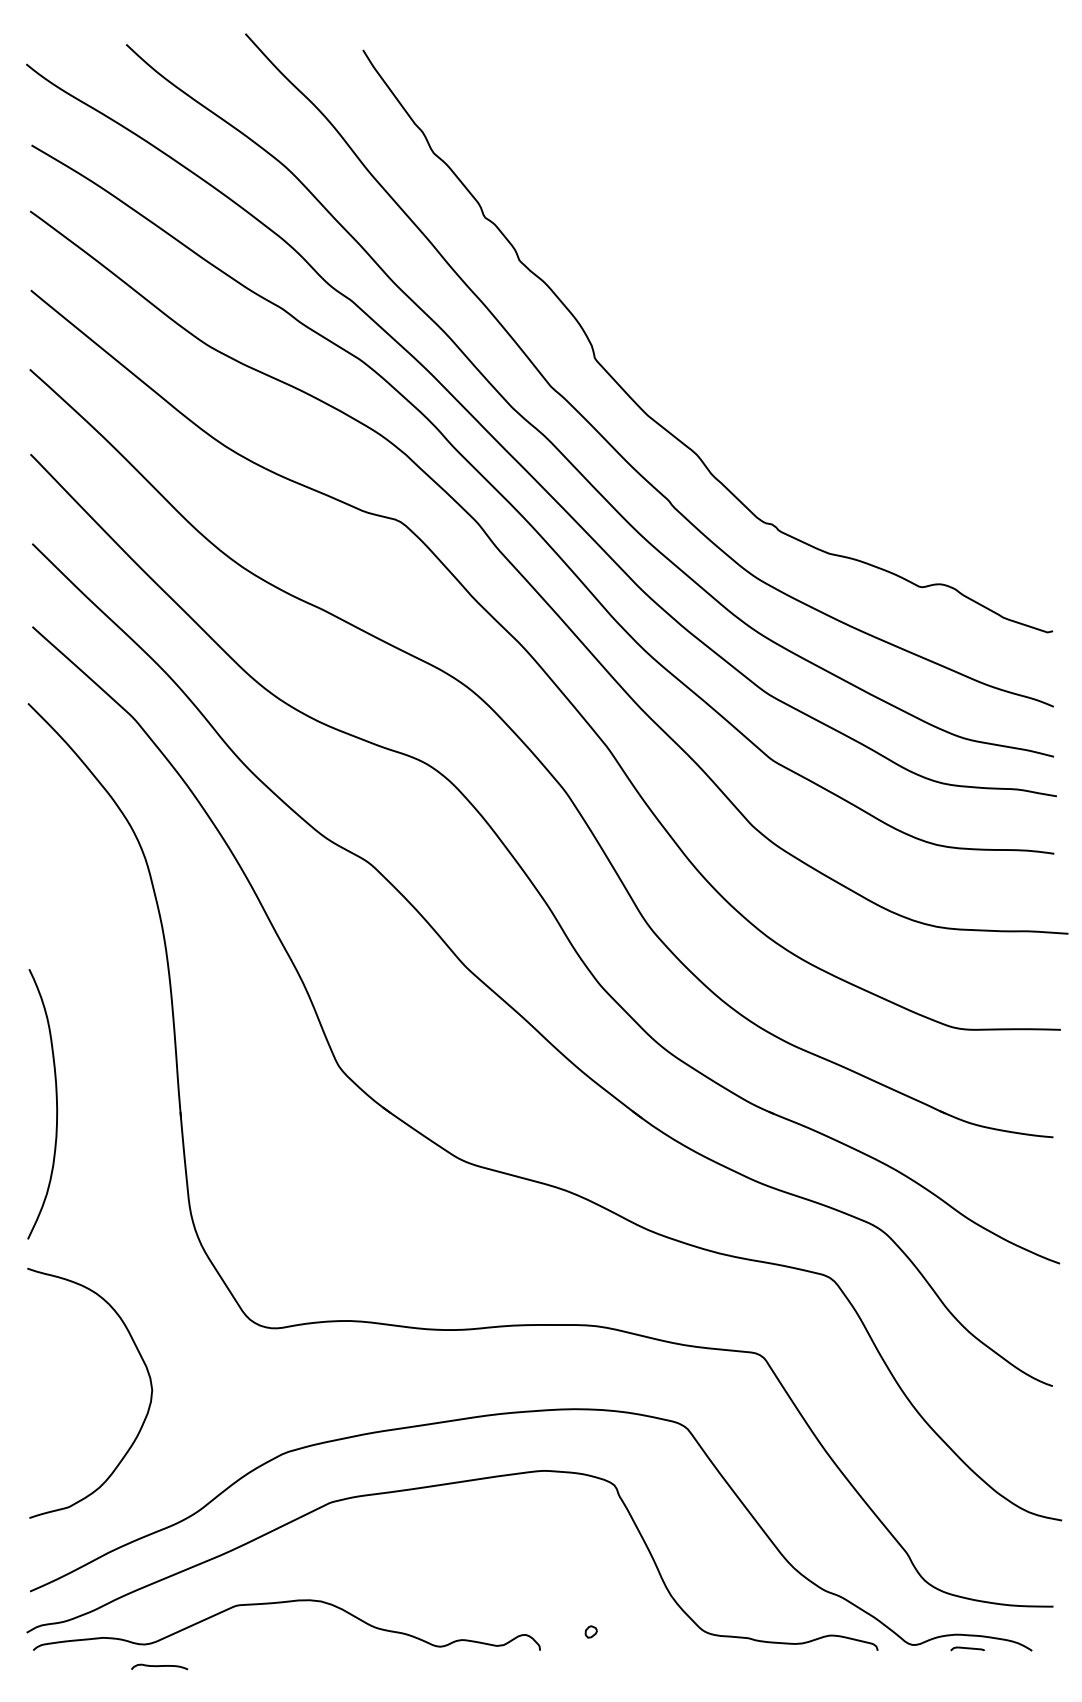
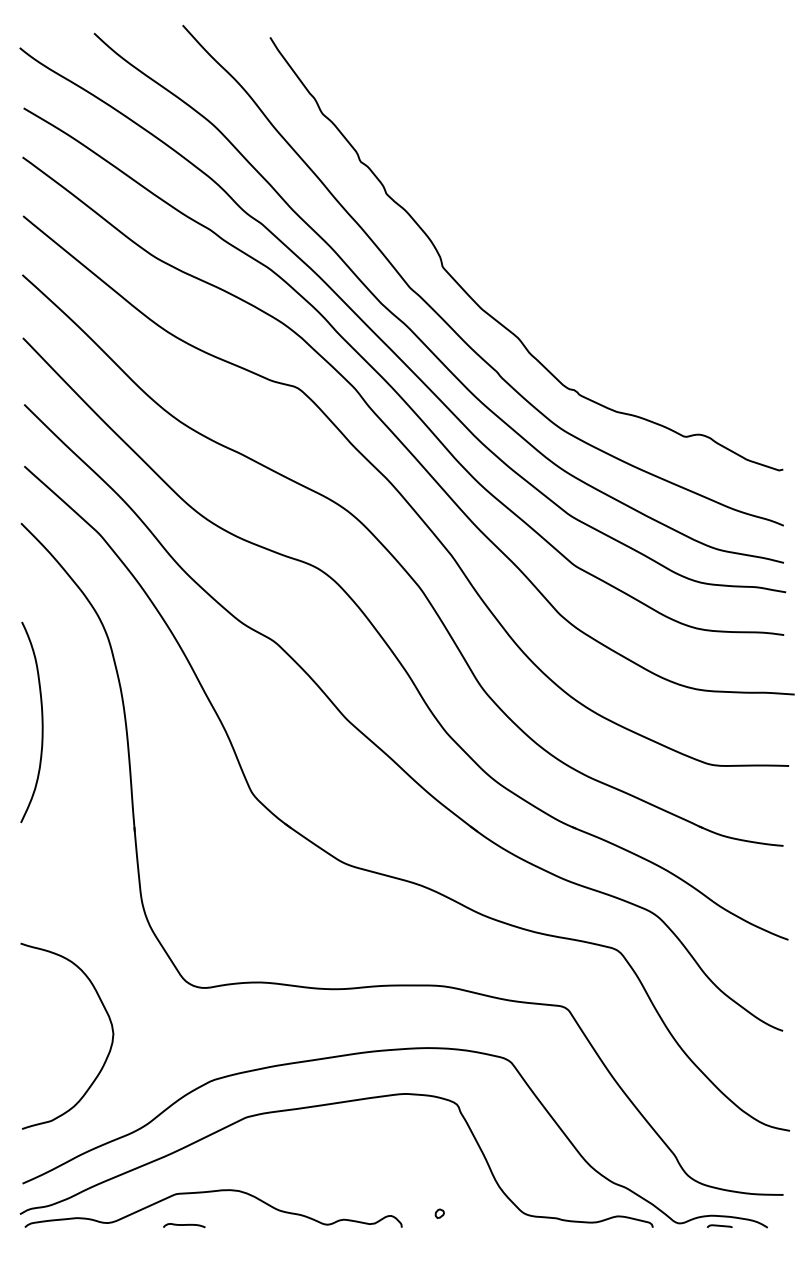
curve: (56, 1104) -> (42, 722), moved
curve: (159, 1666) -> (184, 1225), moved

